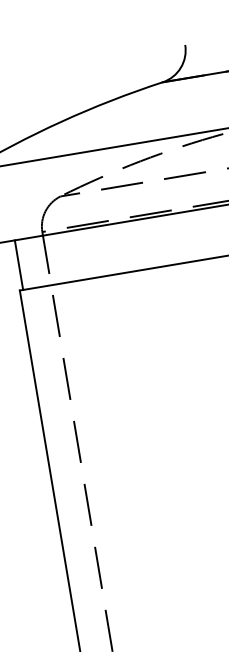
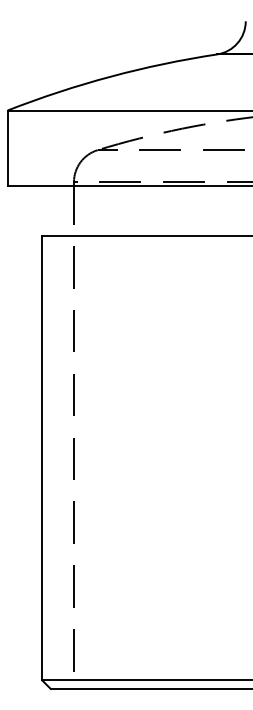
line: (18, 264) -> (45, 210), removed

